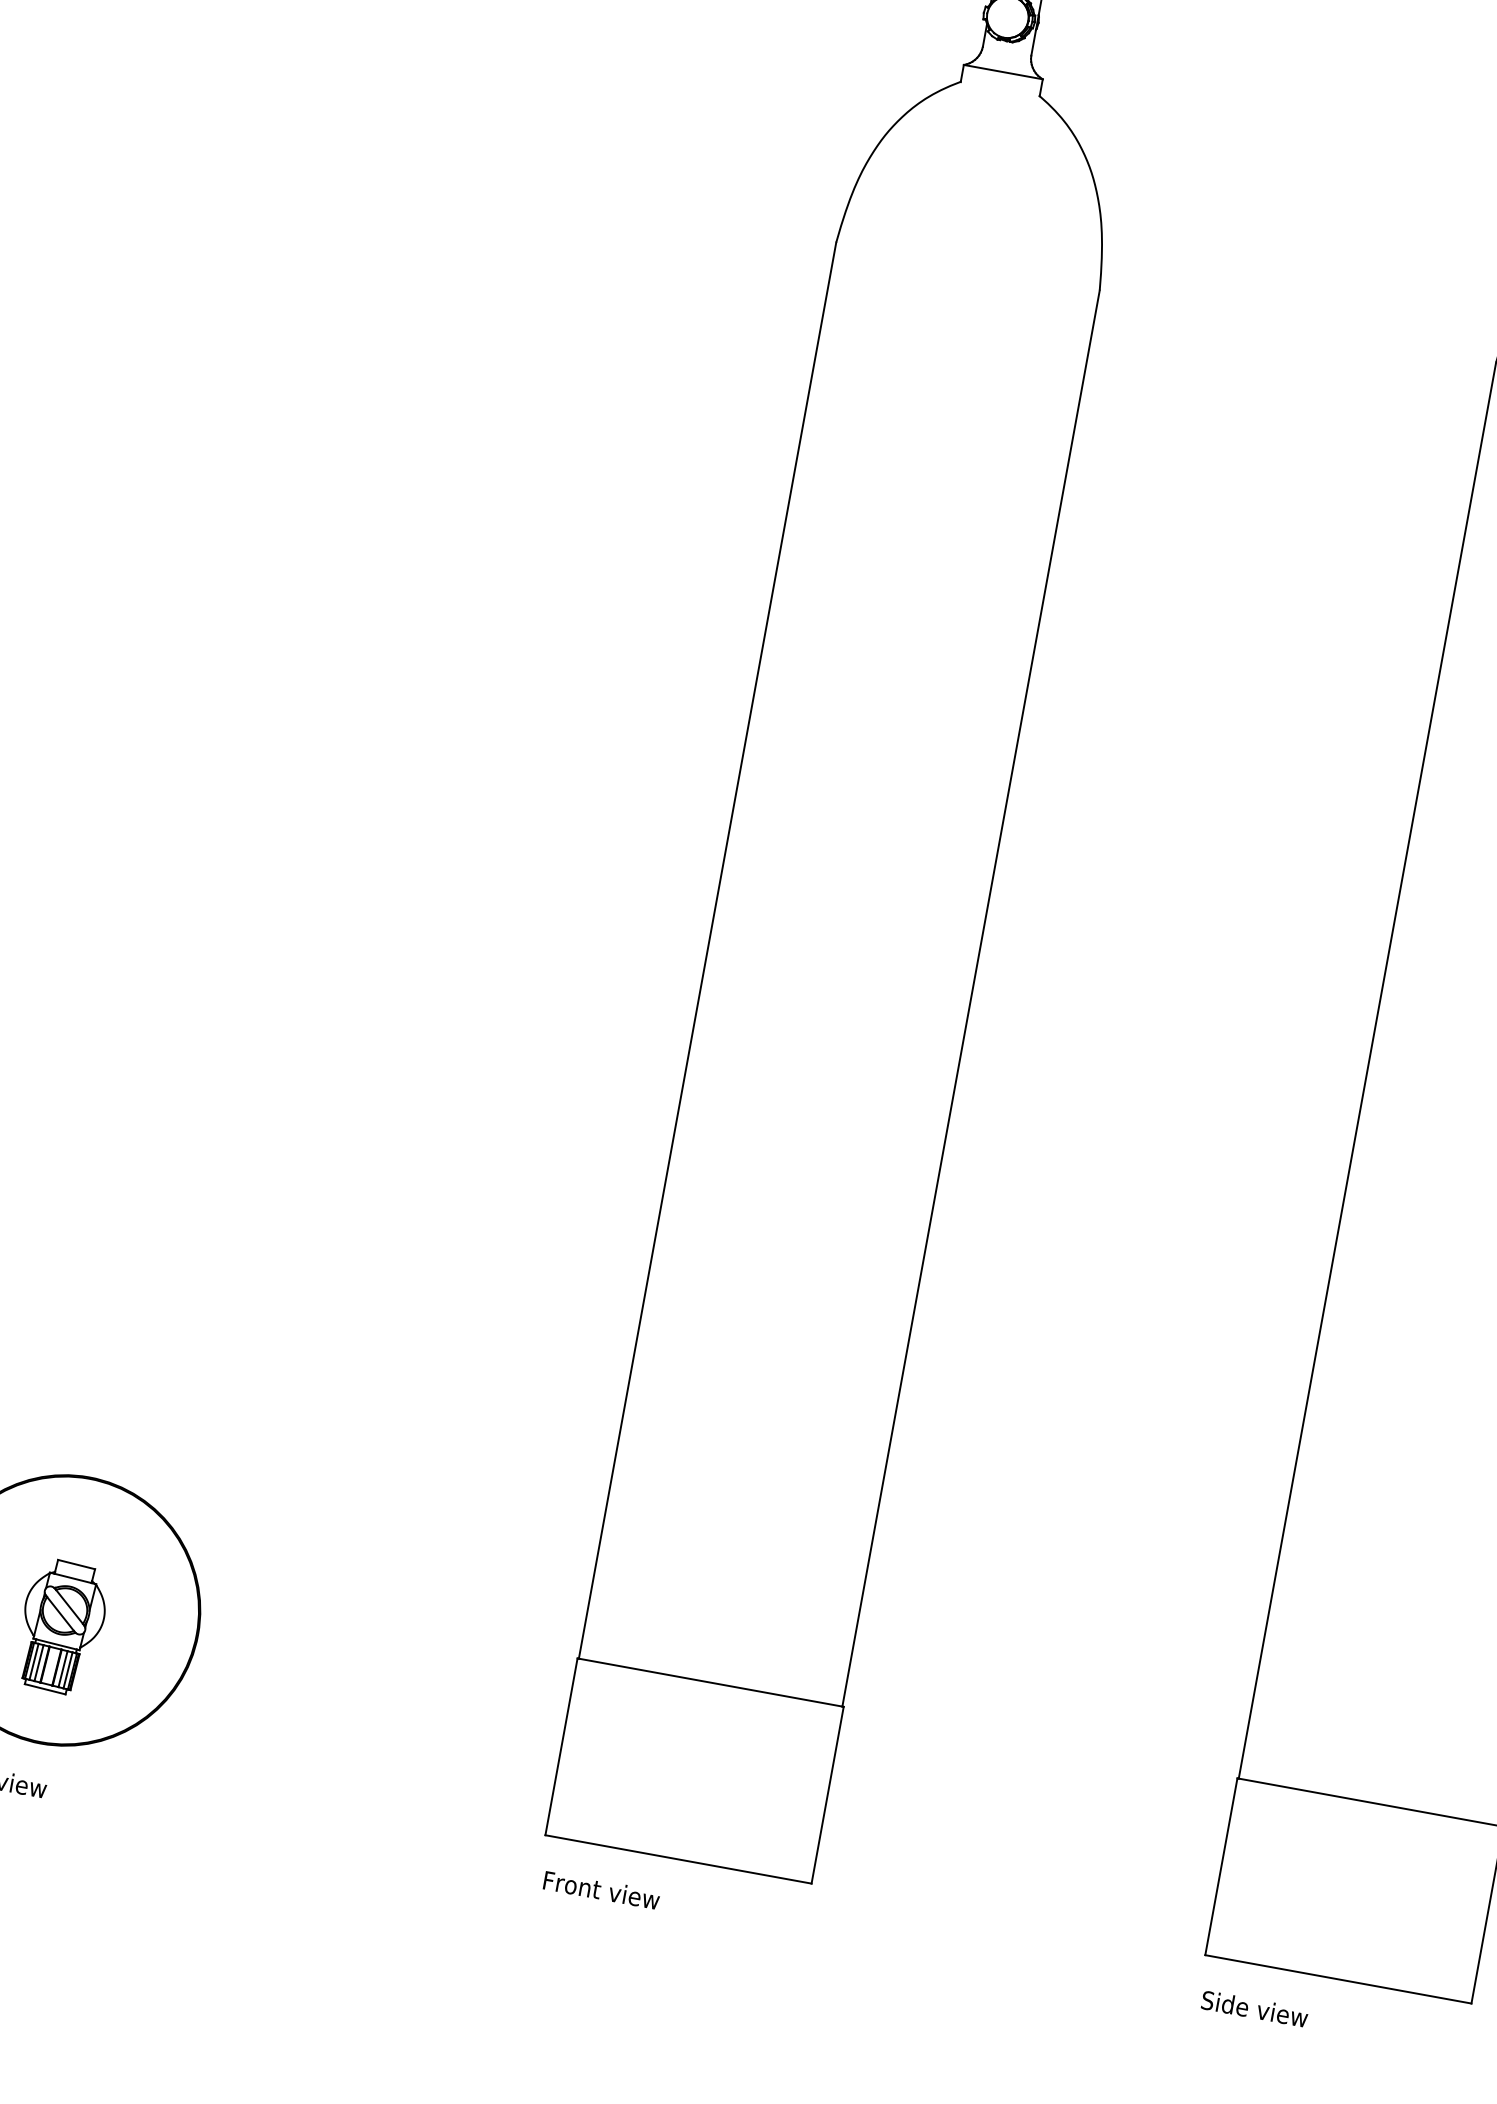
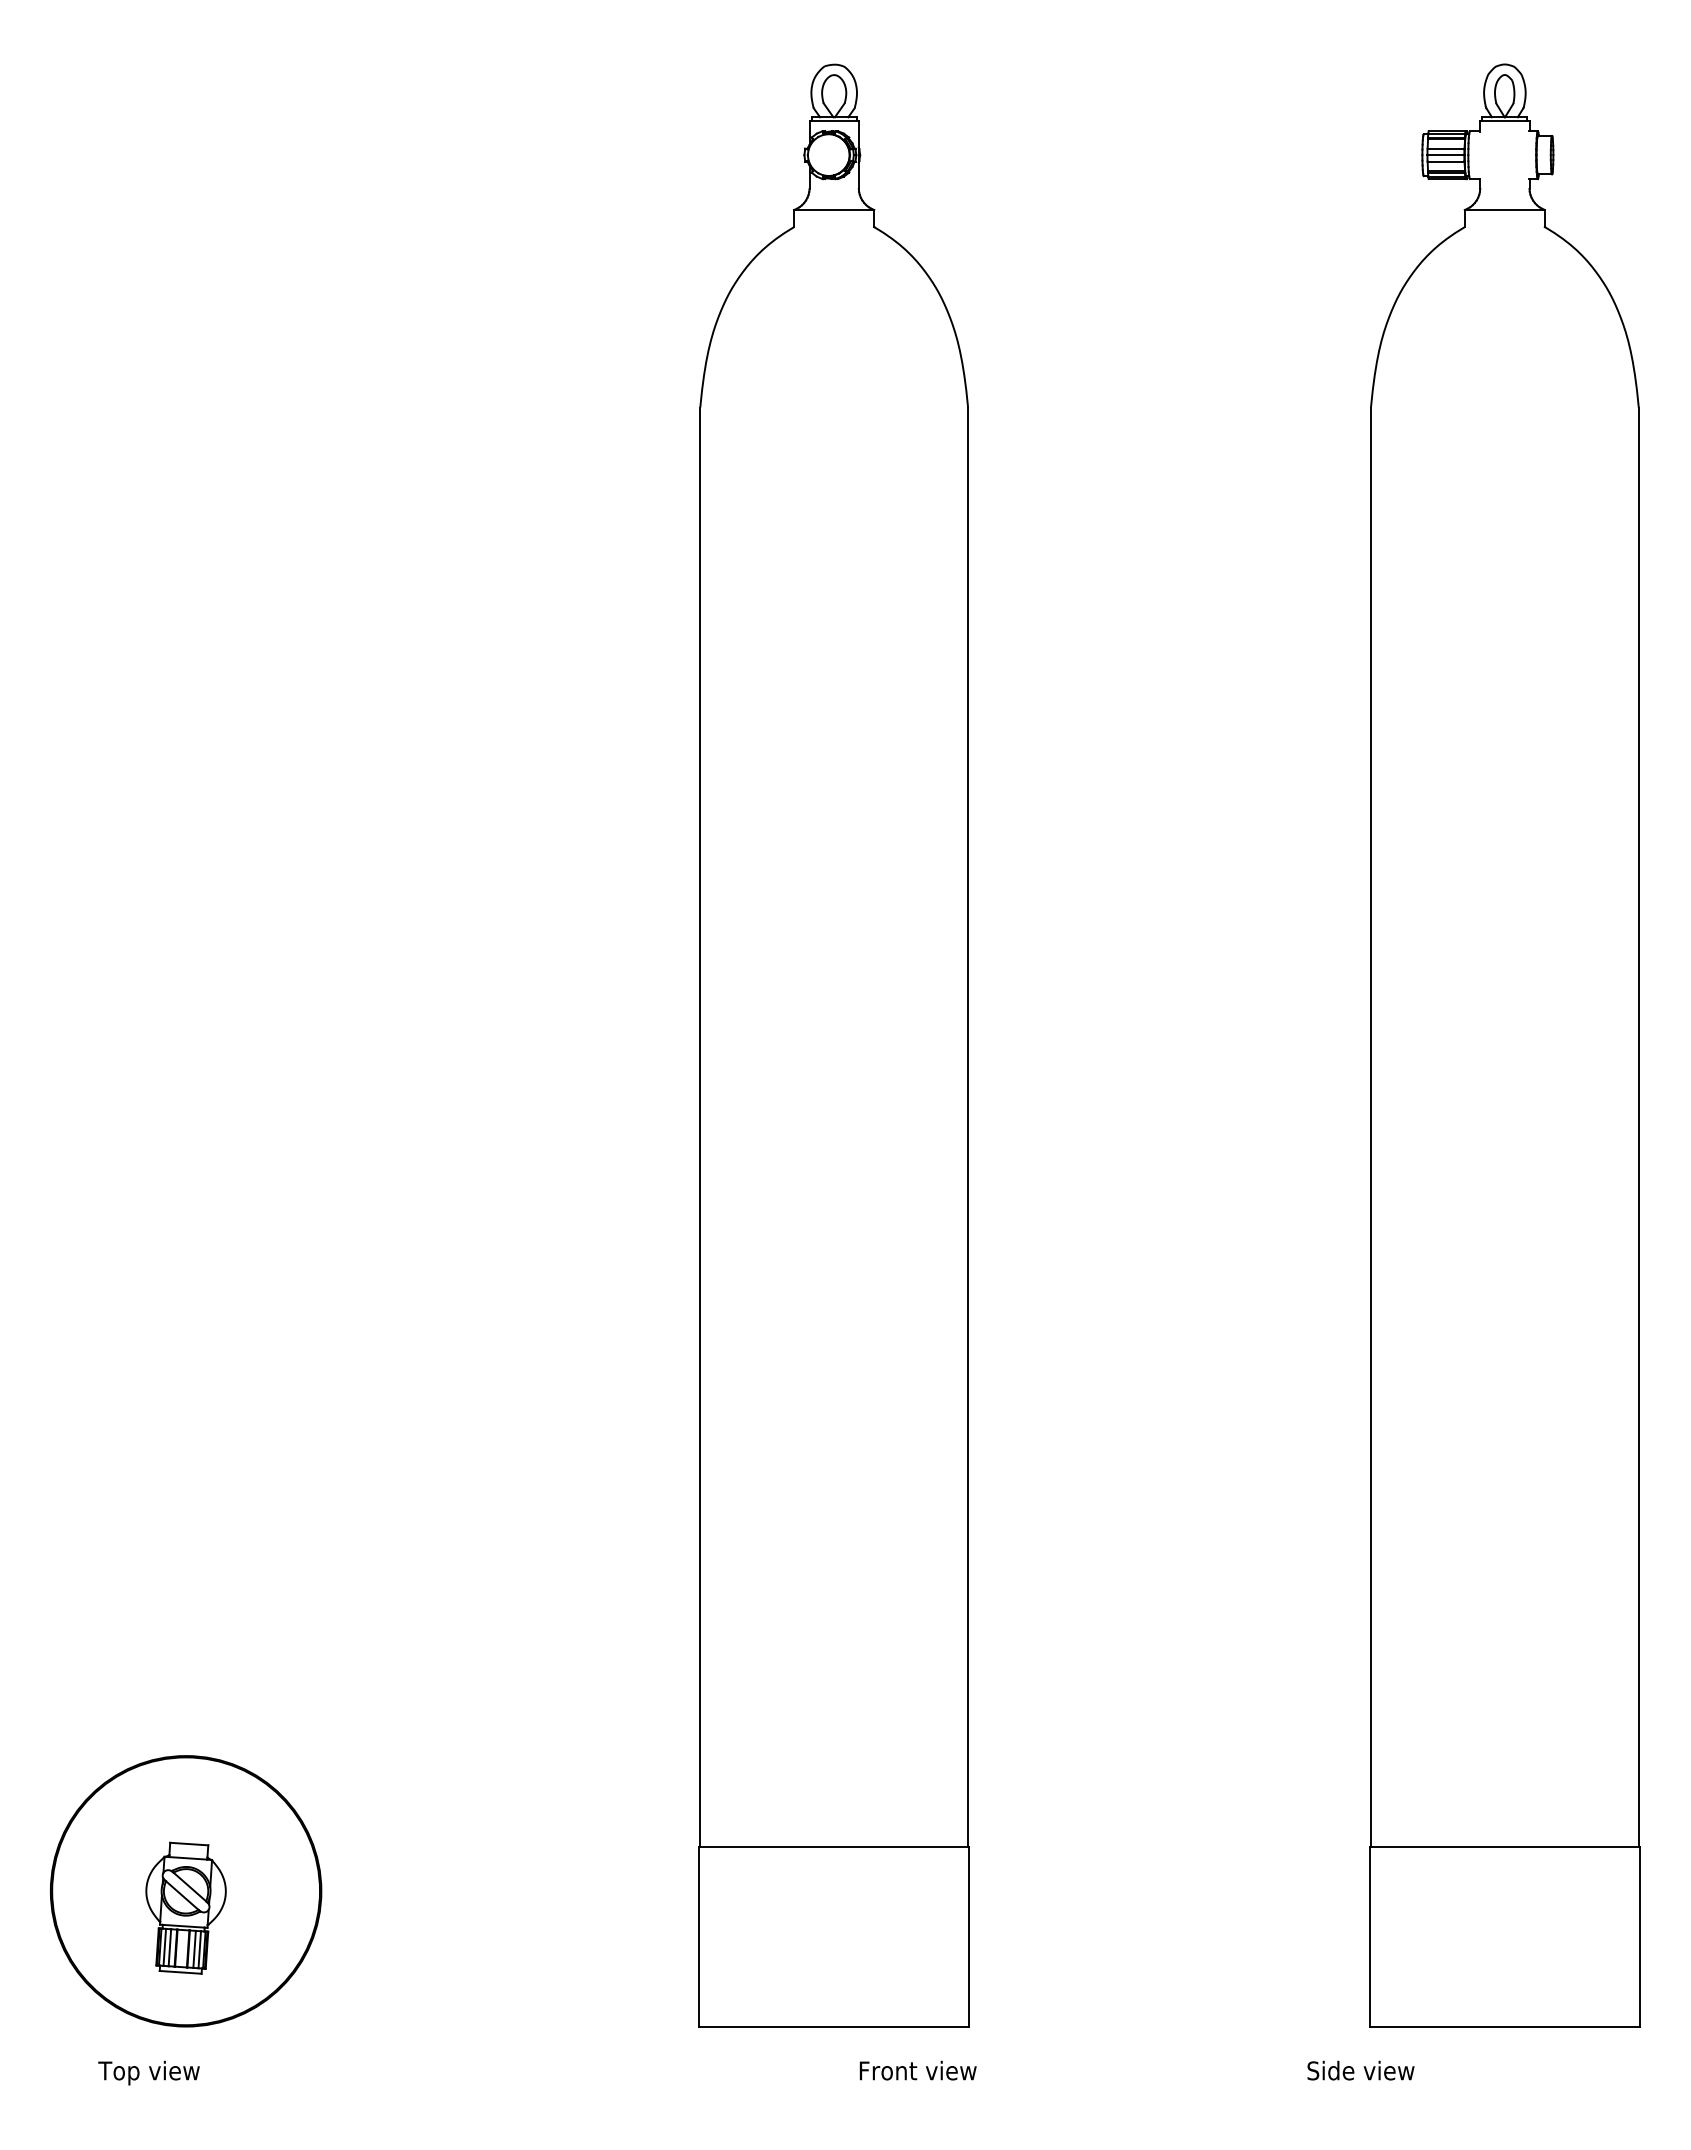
text: (601, 1890) -> (917, 2070), moved
text: (1254, 2008) -> (1360, 2070), moved

